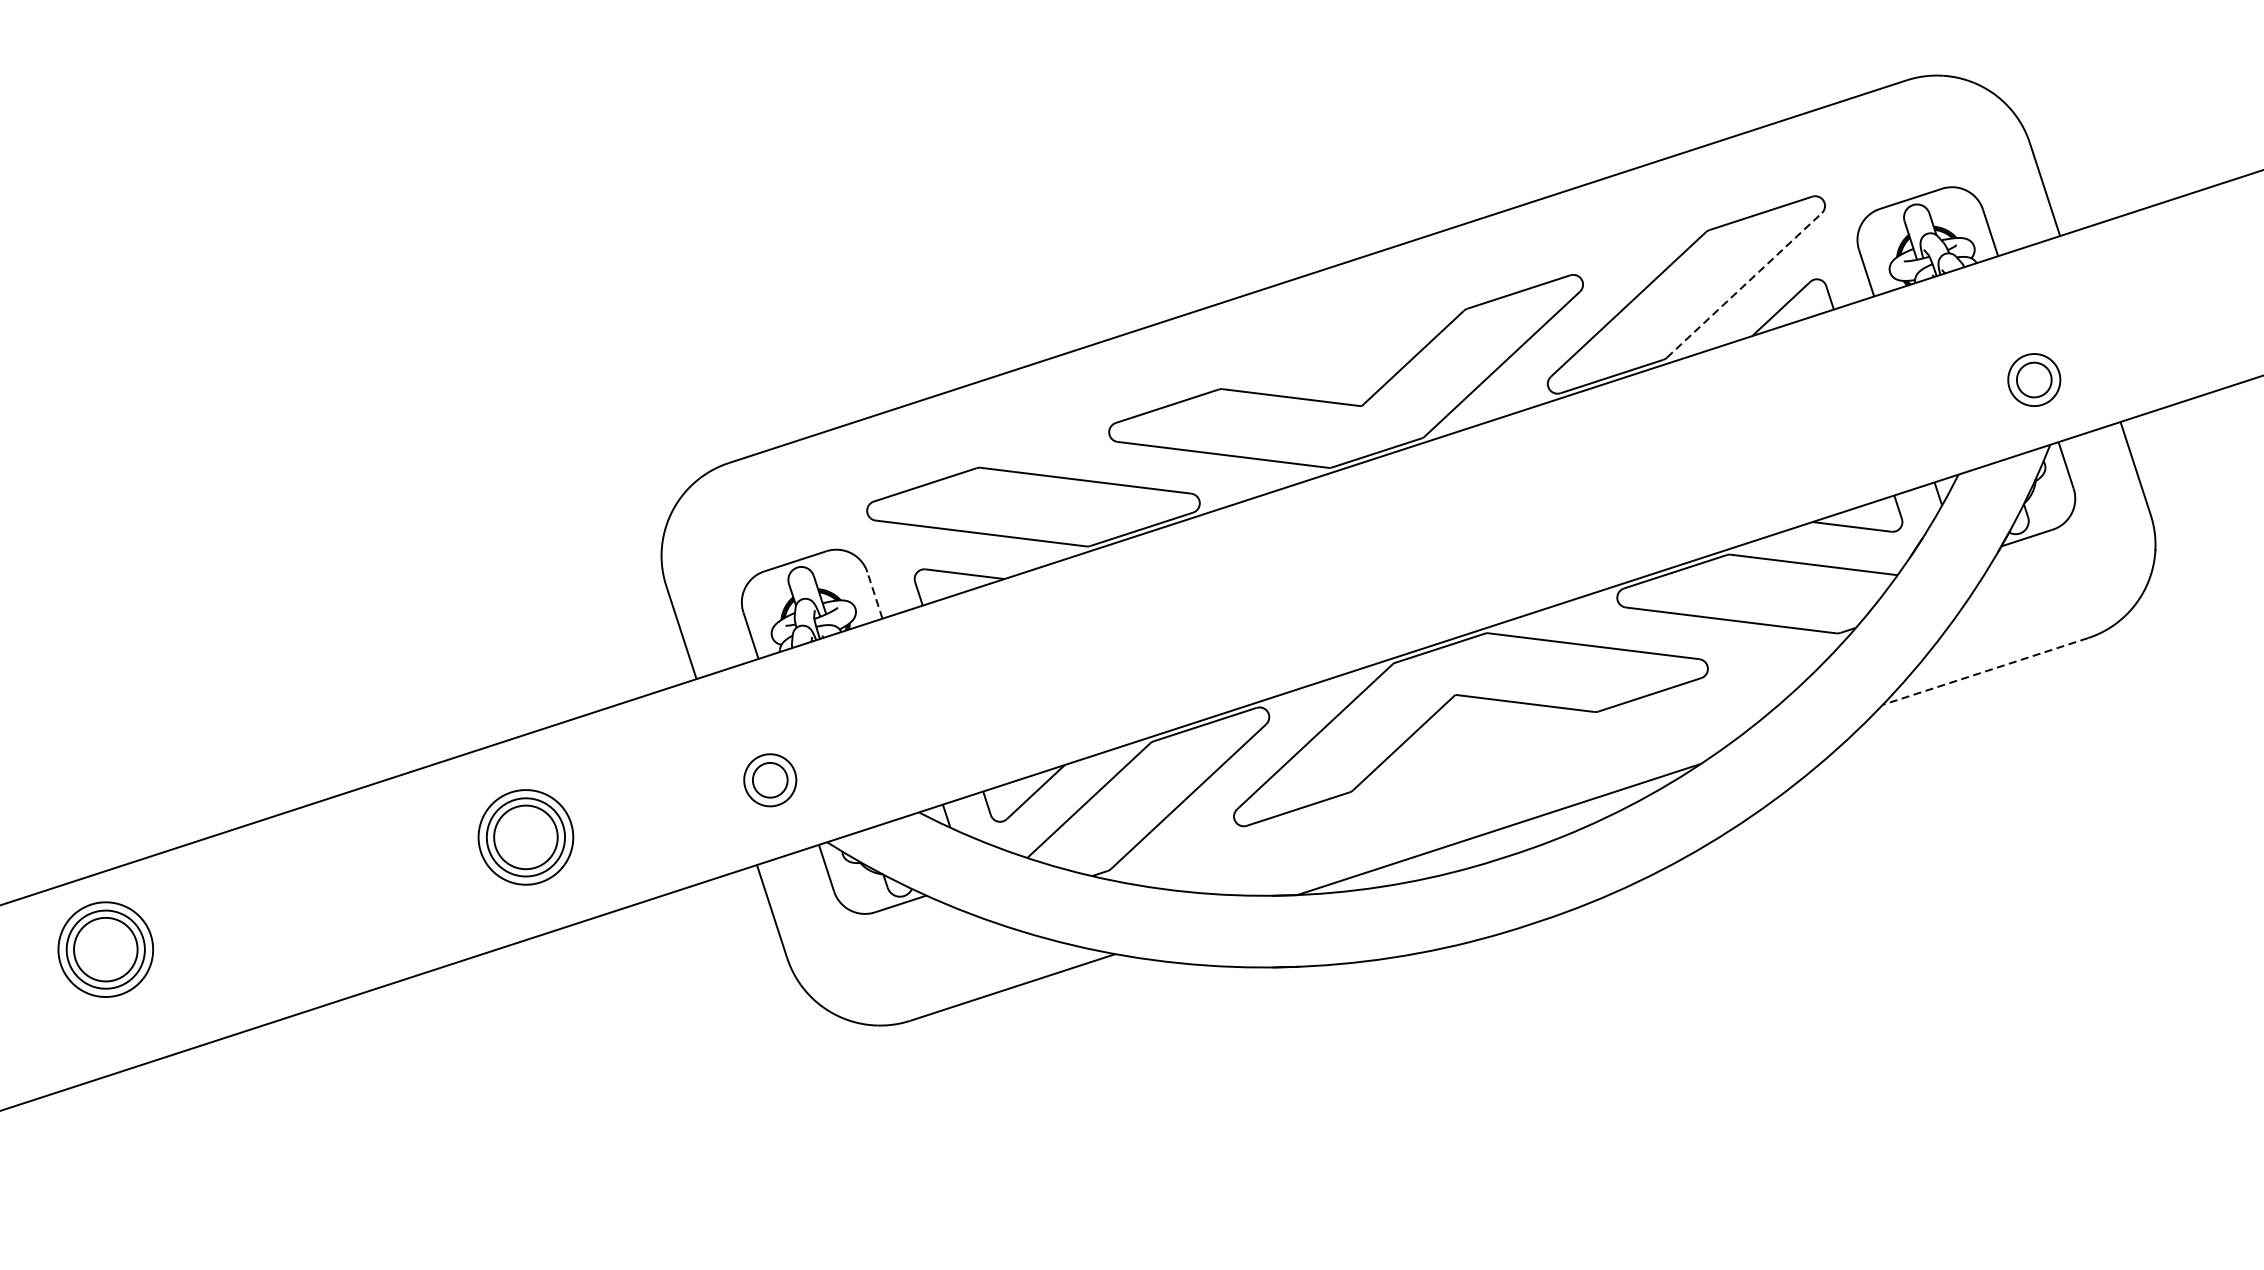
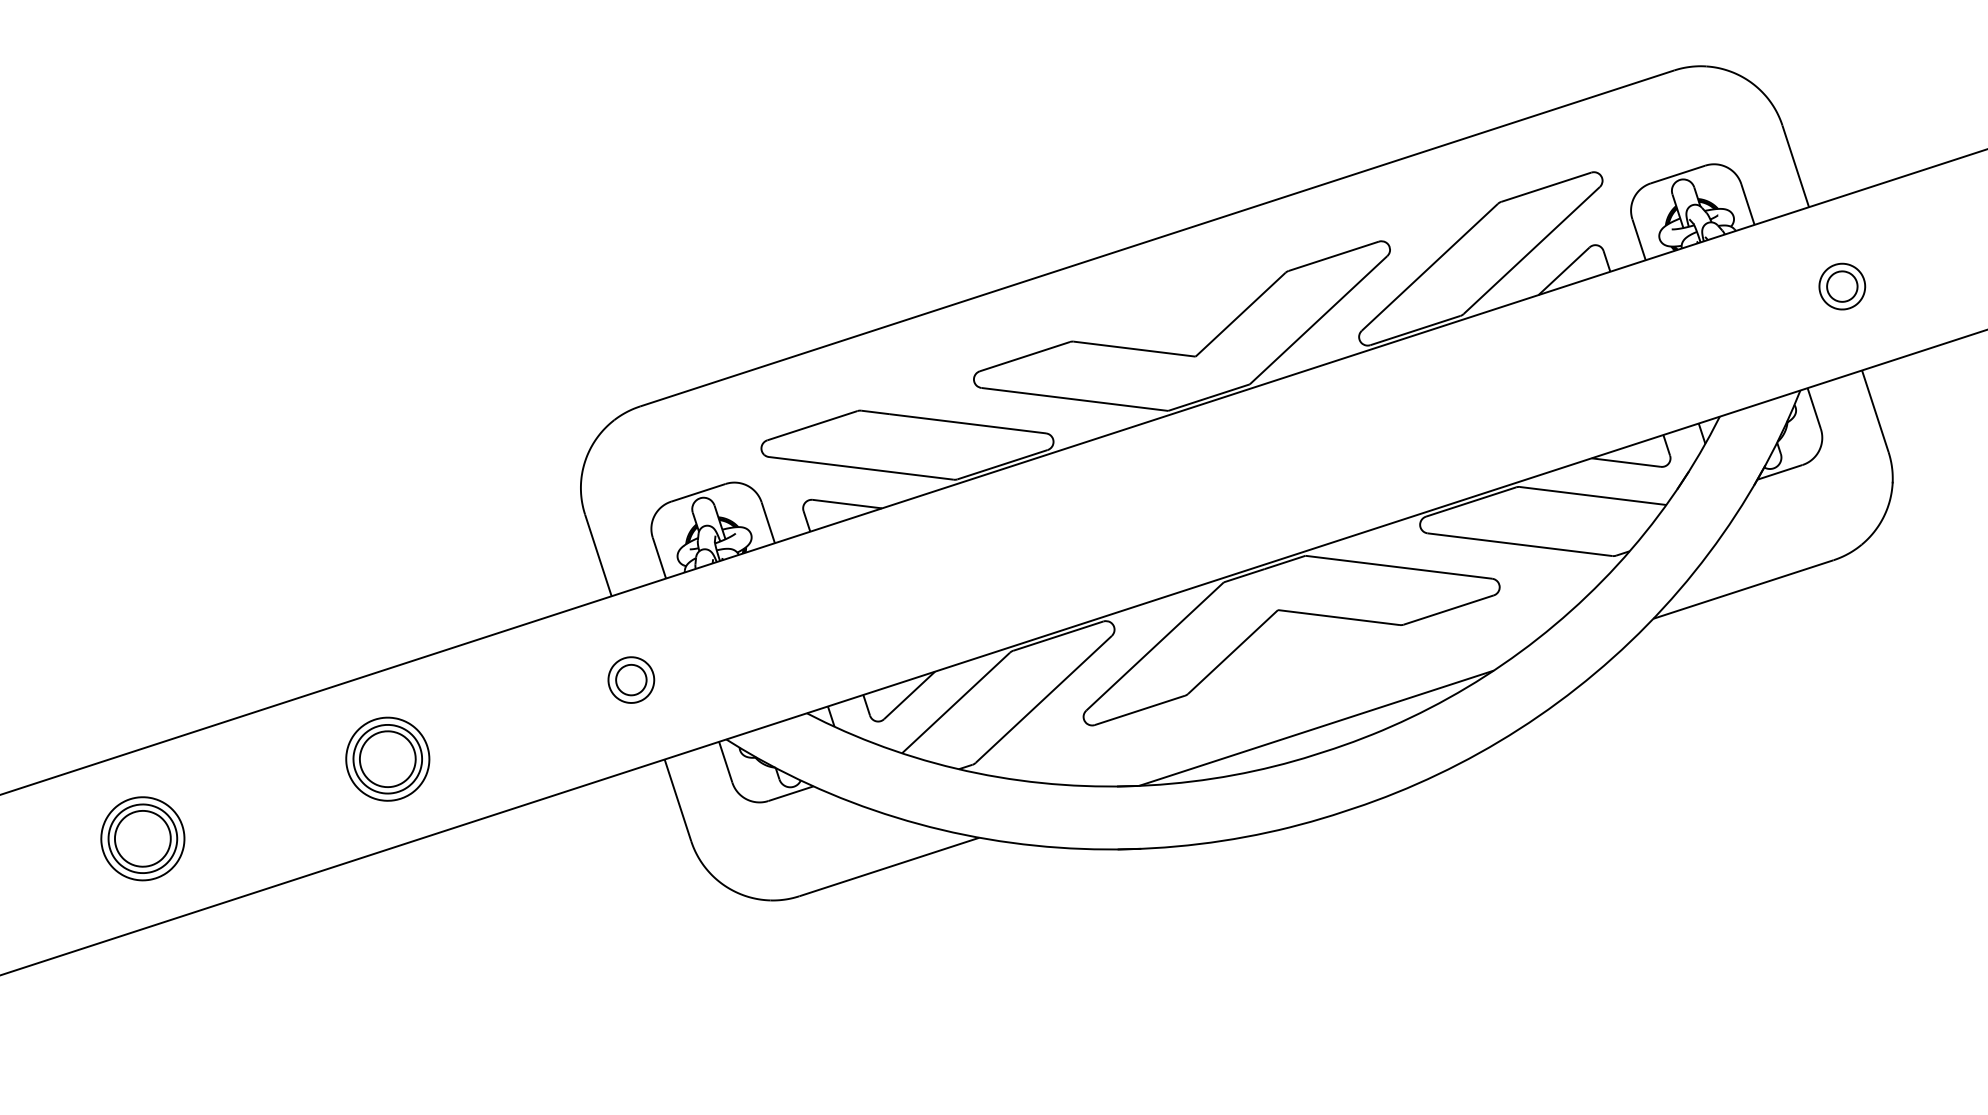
line: (1745, 285) -> (1532, 250), dashed -> solid
part: (2034, 379) -> (1842, 286), moved
line: (875, 595) -> (768, 522), dashed -> solid
line: (1985, 671) -> (1743, 589), dashed -> solid
part: (770, 779) -> (631, 679), moved
part: (525, 836) -> (387, 758), moved
part: (105, 949) -> (142, 838), moved

